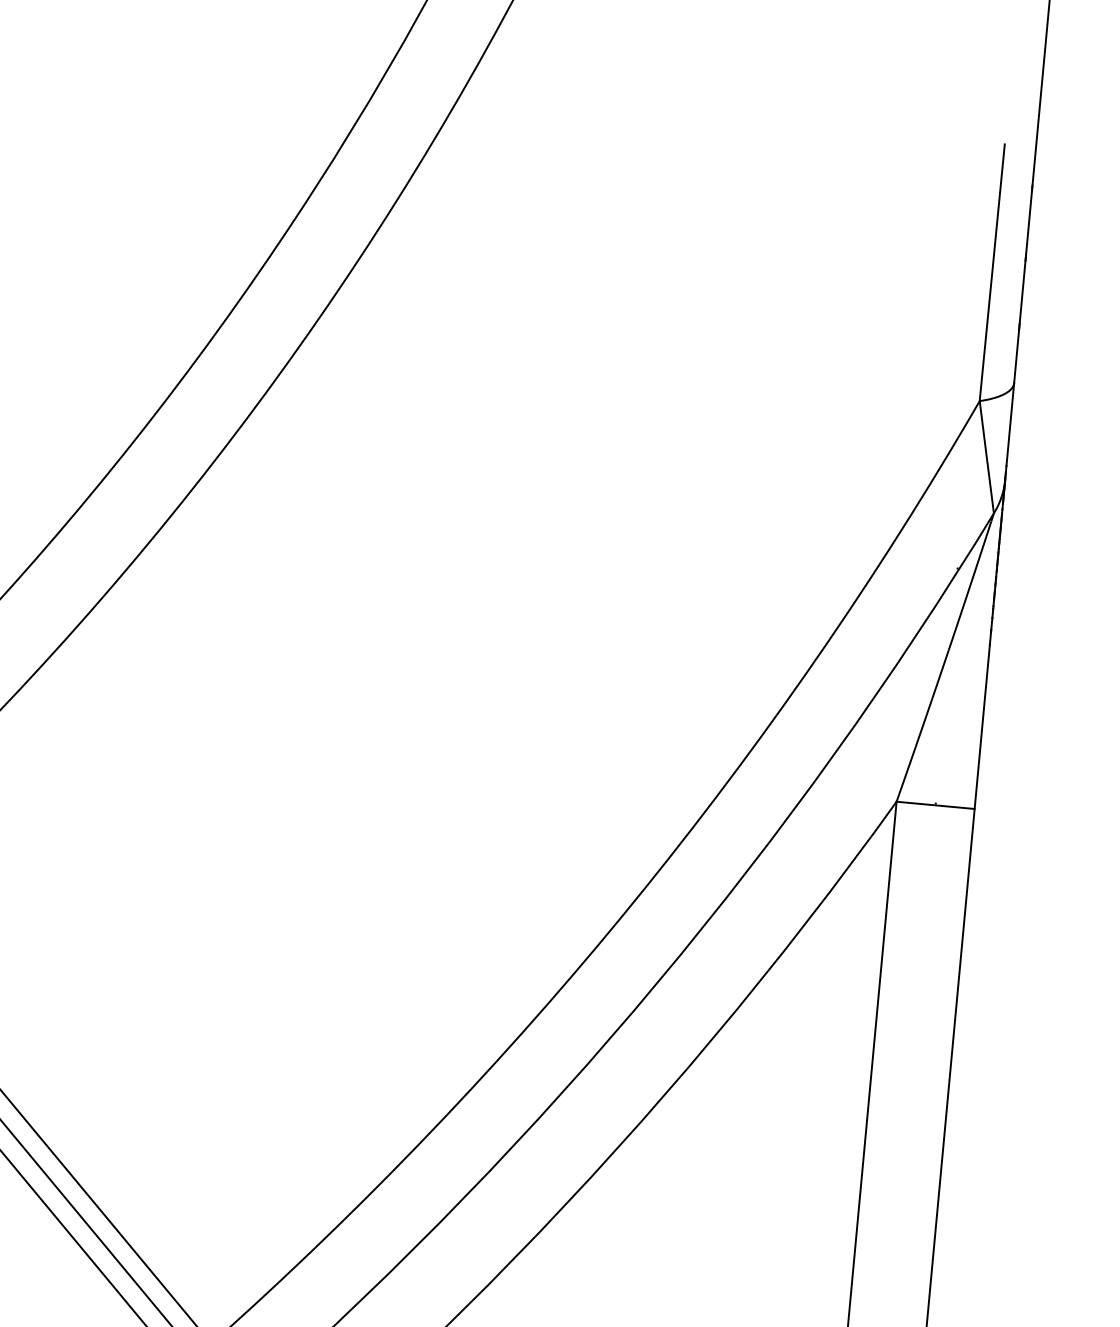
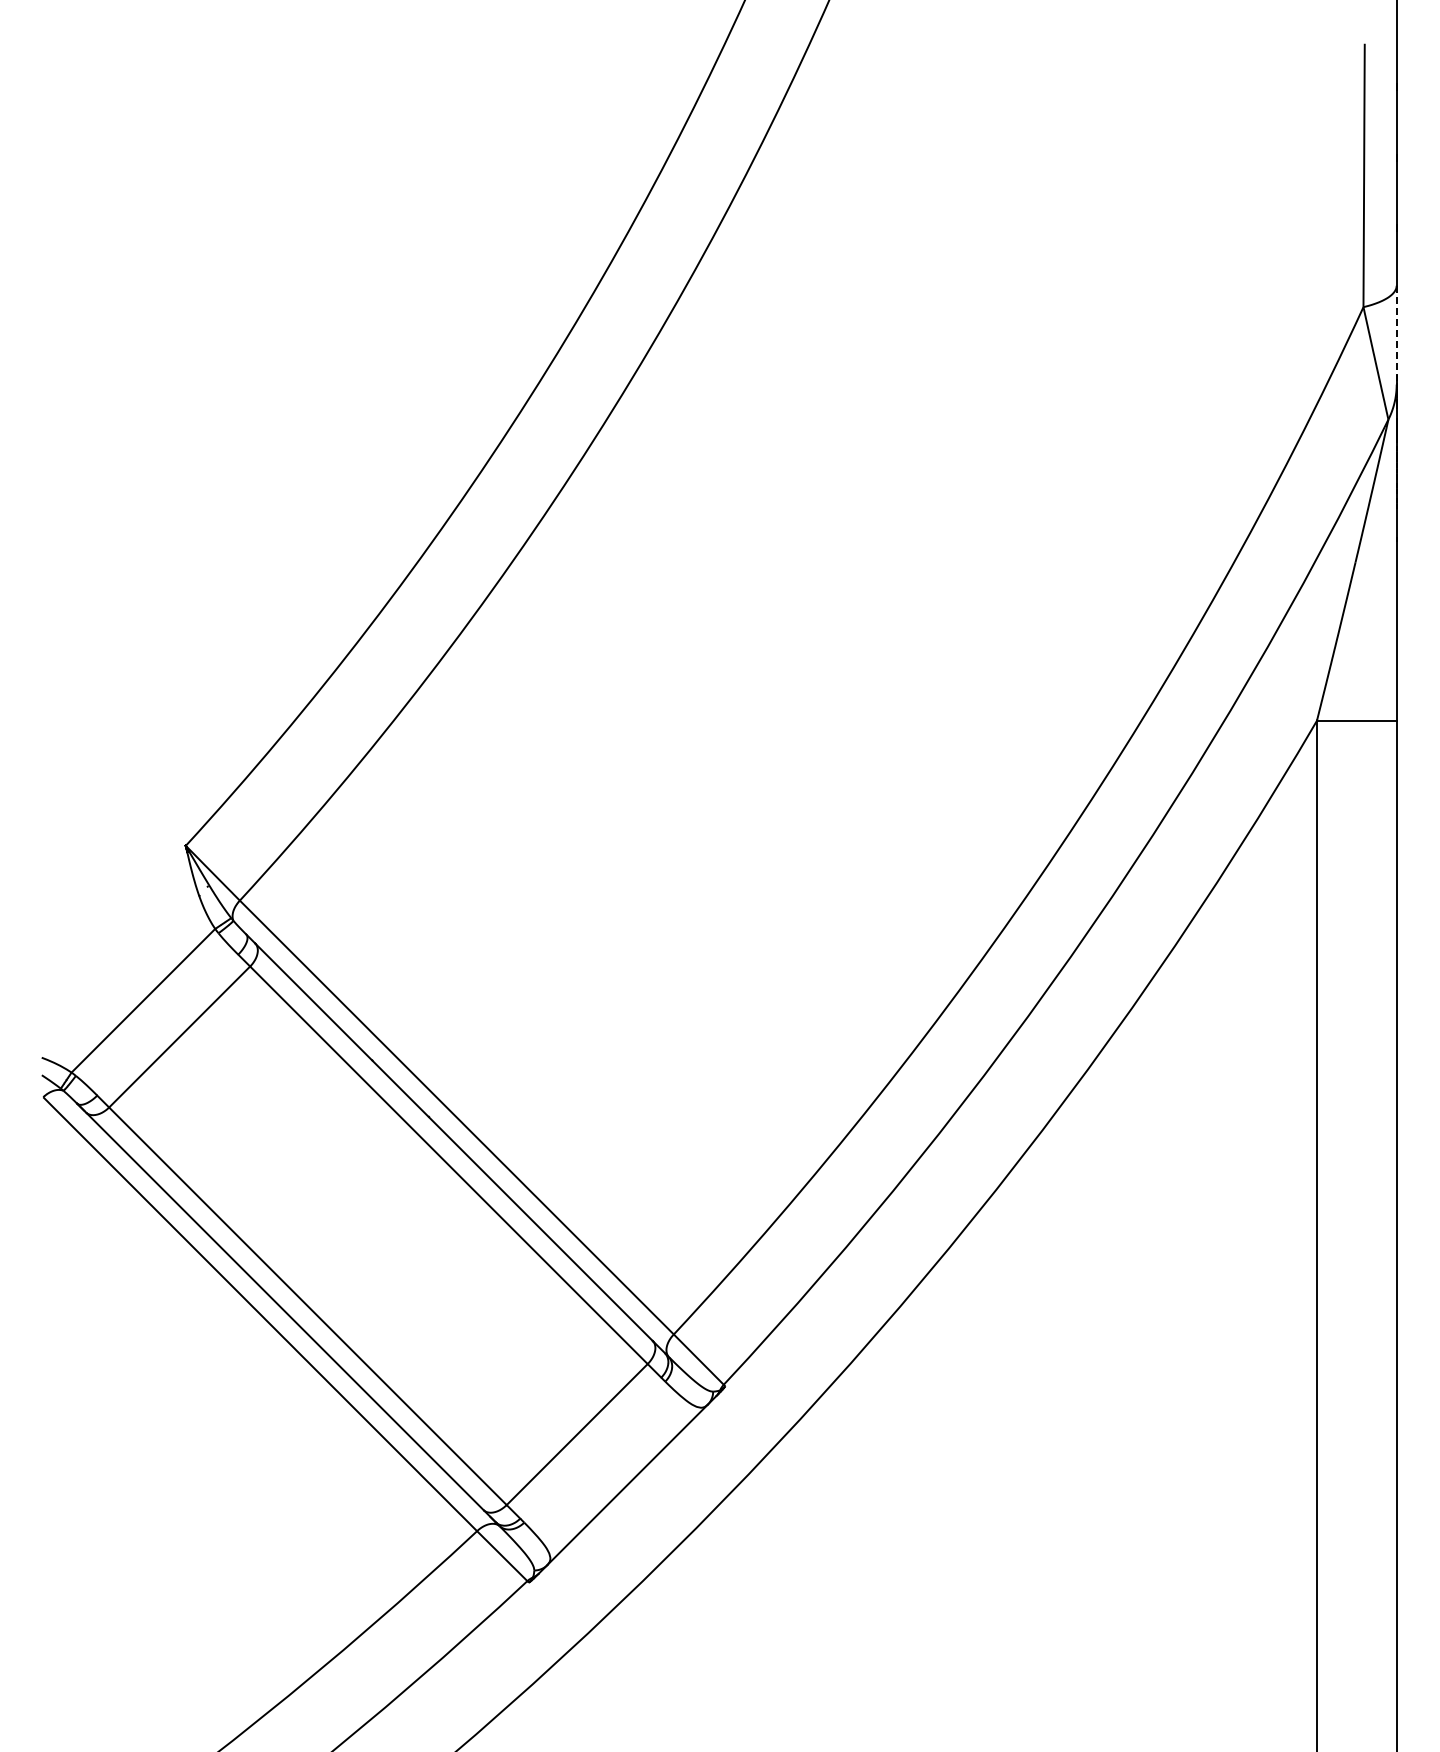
line: (1009, 431) -> (1396, 335), solid -> dashed

